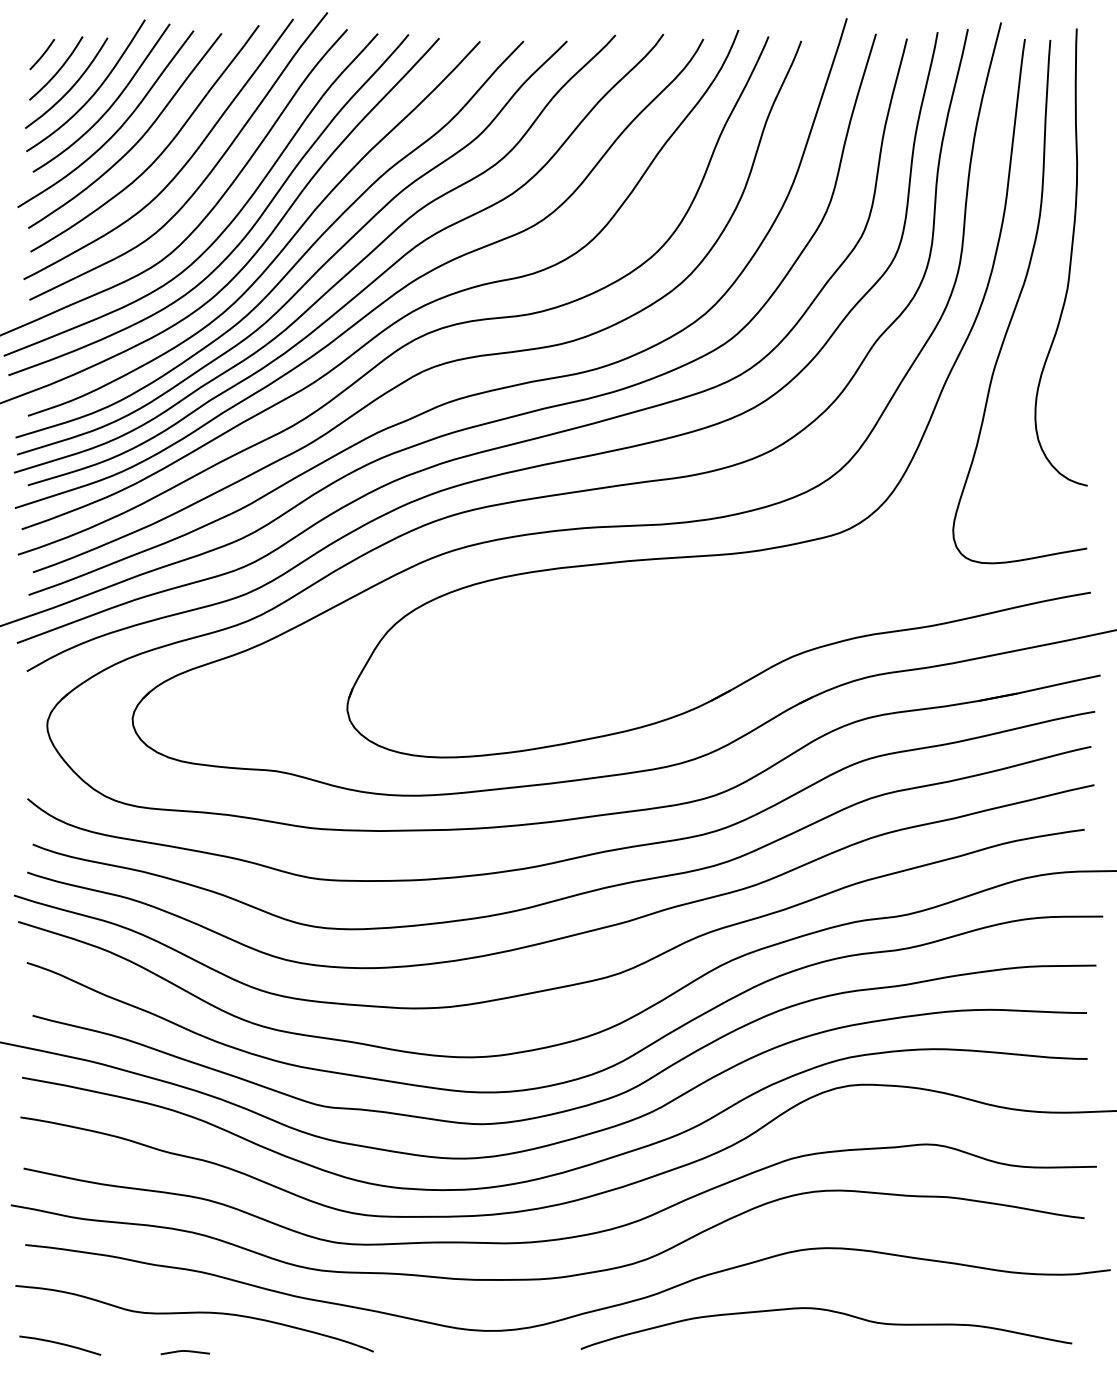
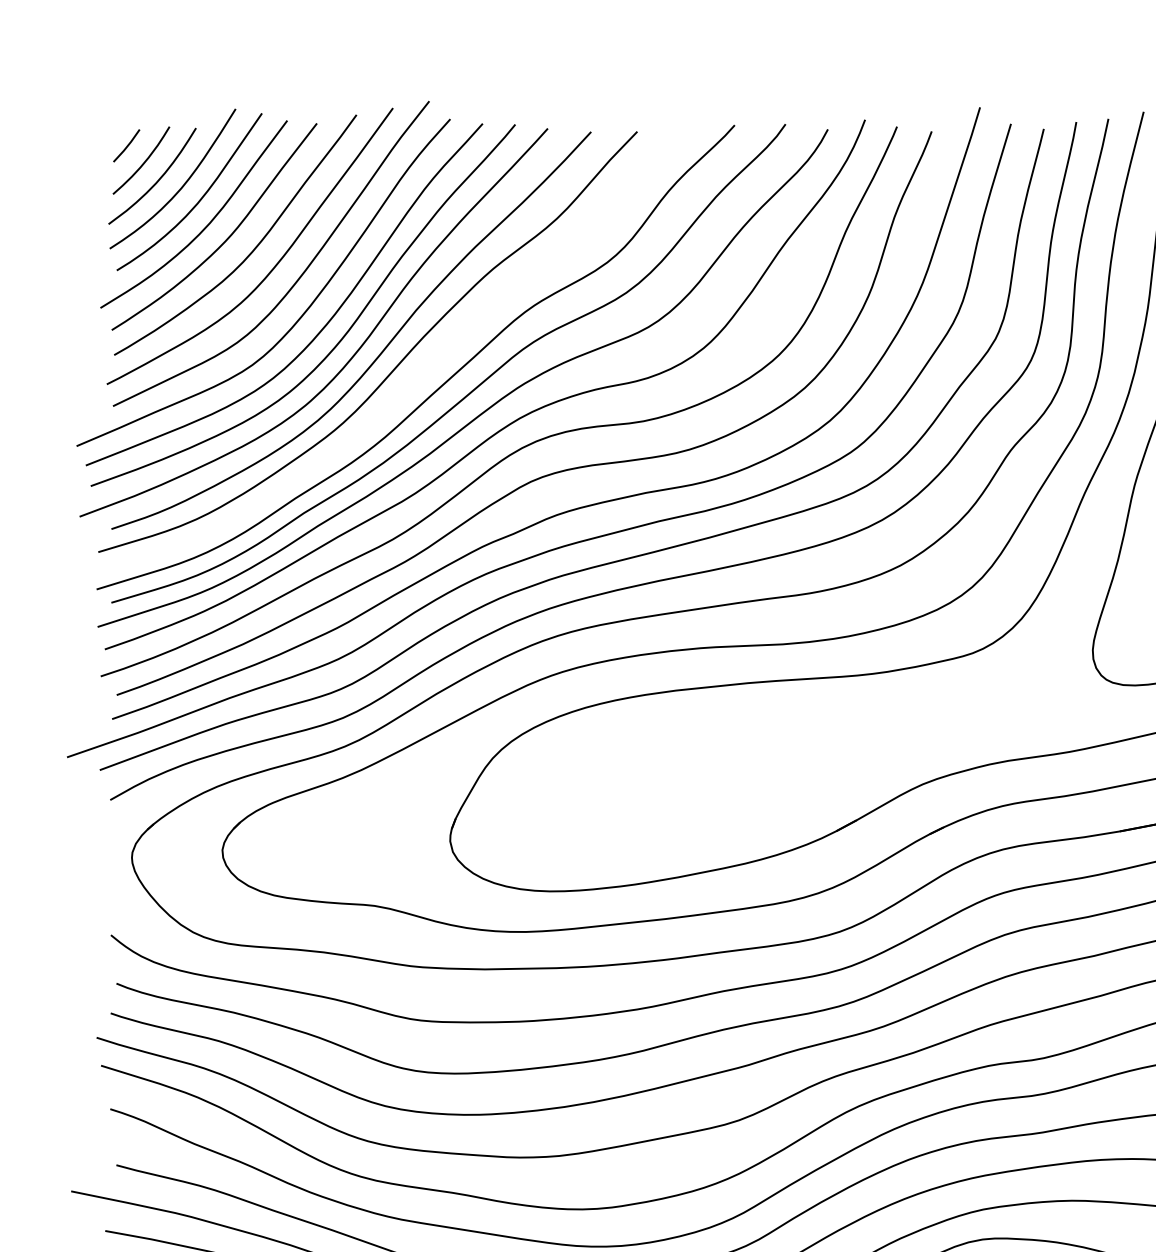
curve: (315, 271) -> (416, 375), removed

